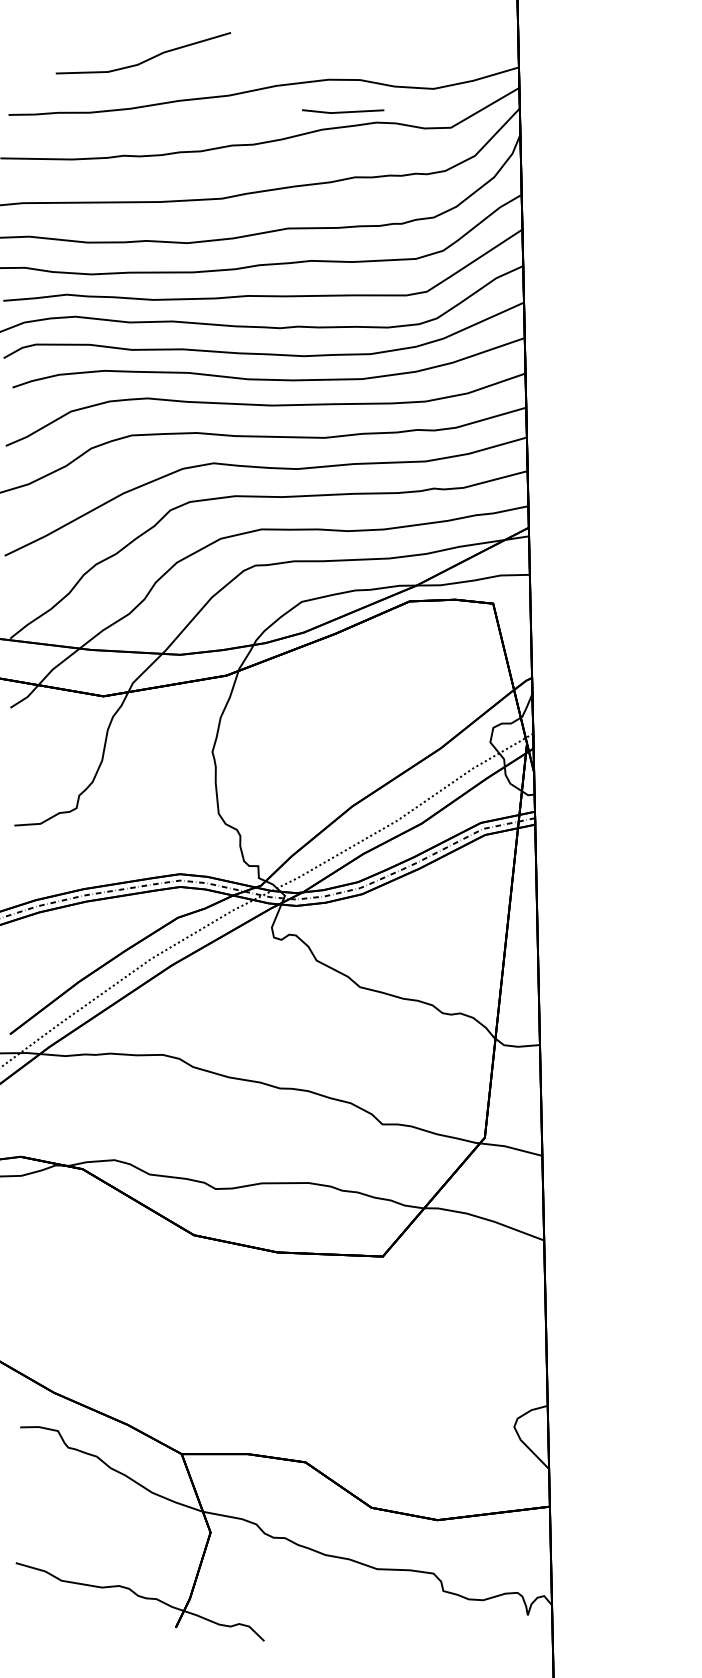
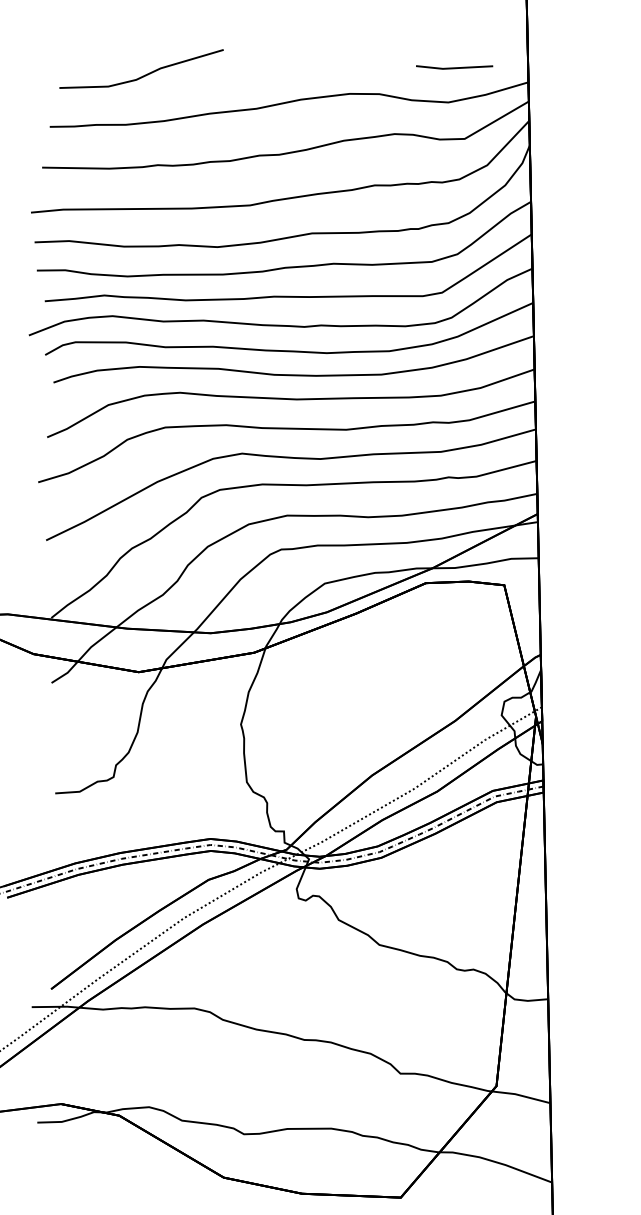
line: (146, 59) -> (144, 74), moved
line: (343, 111) -> (454, 67), moved

